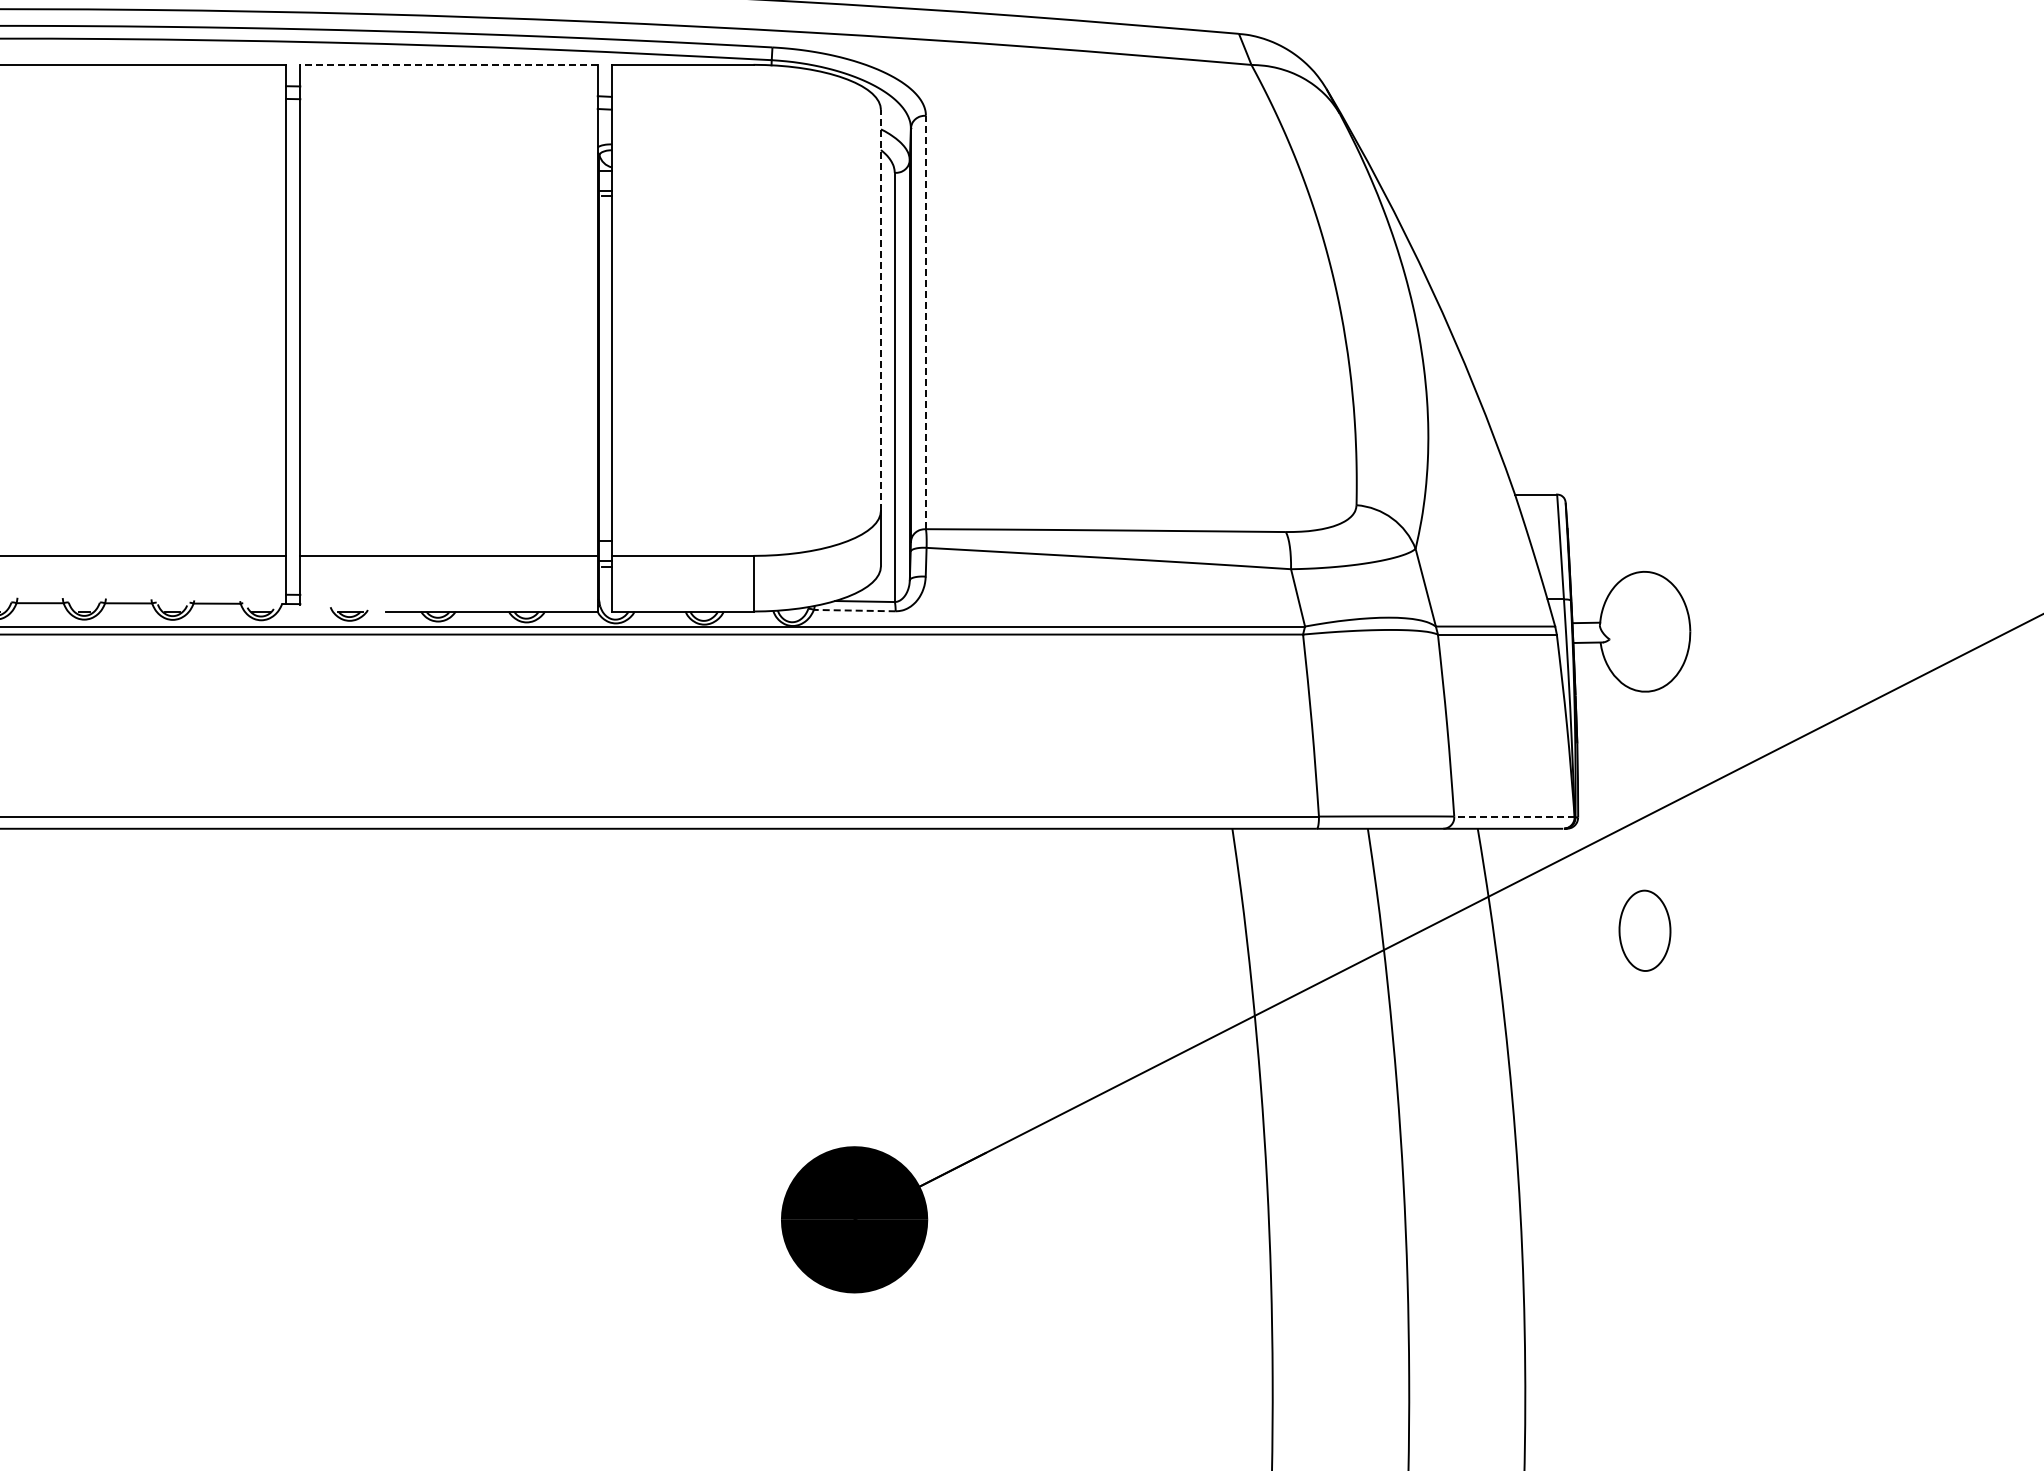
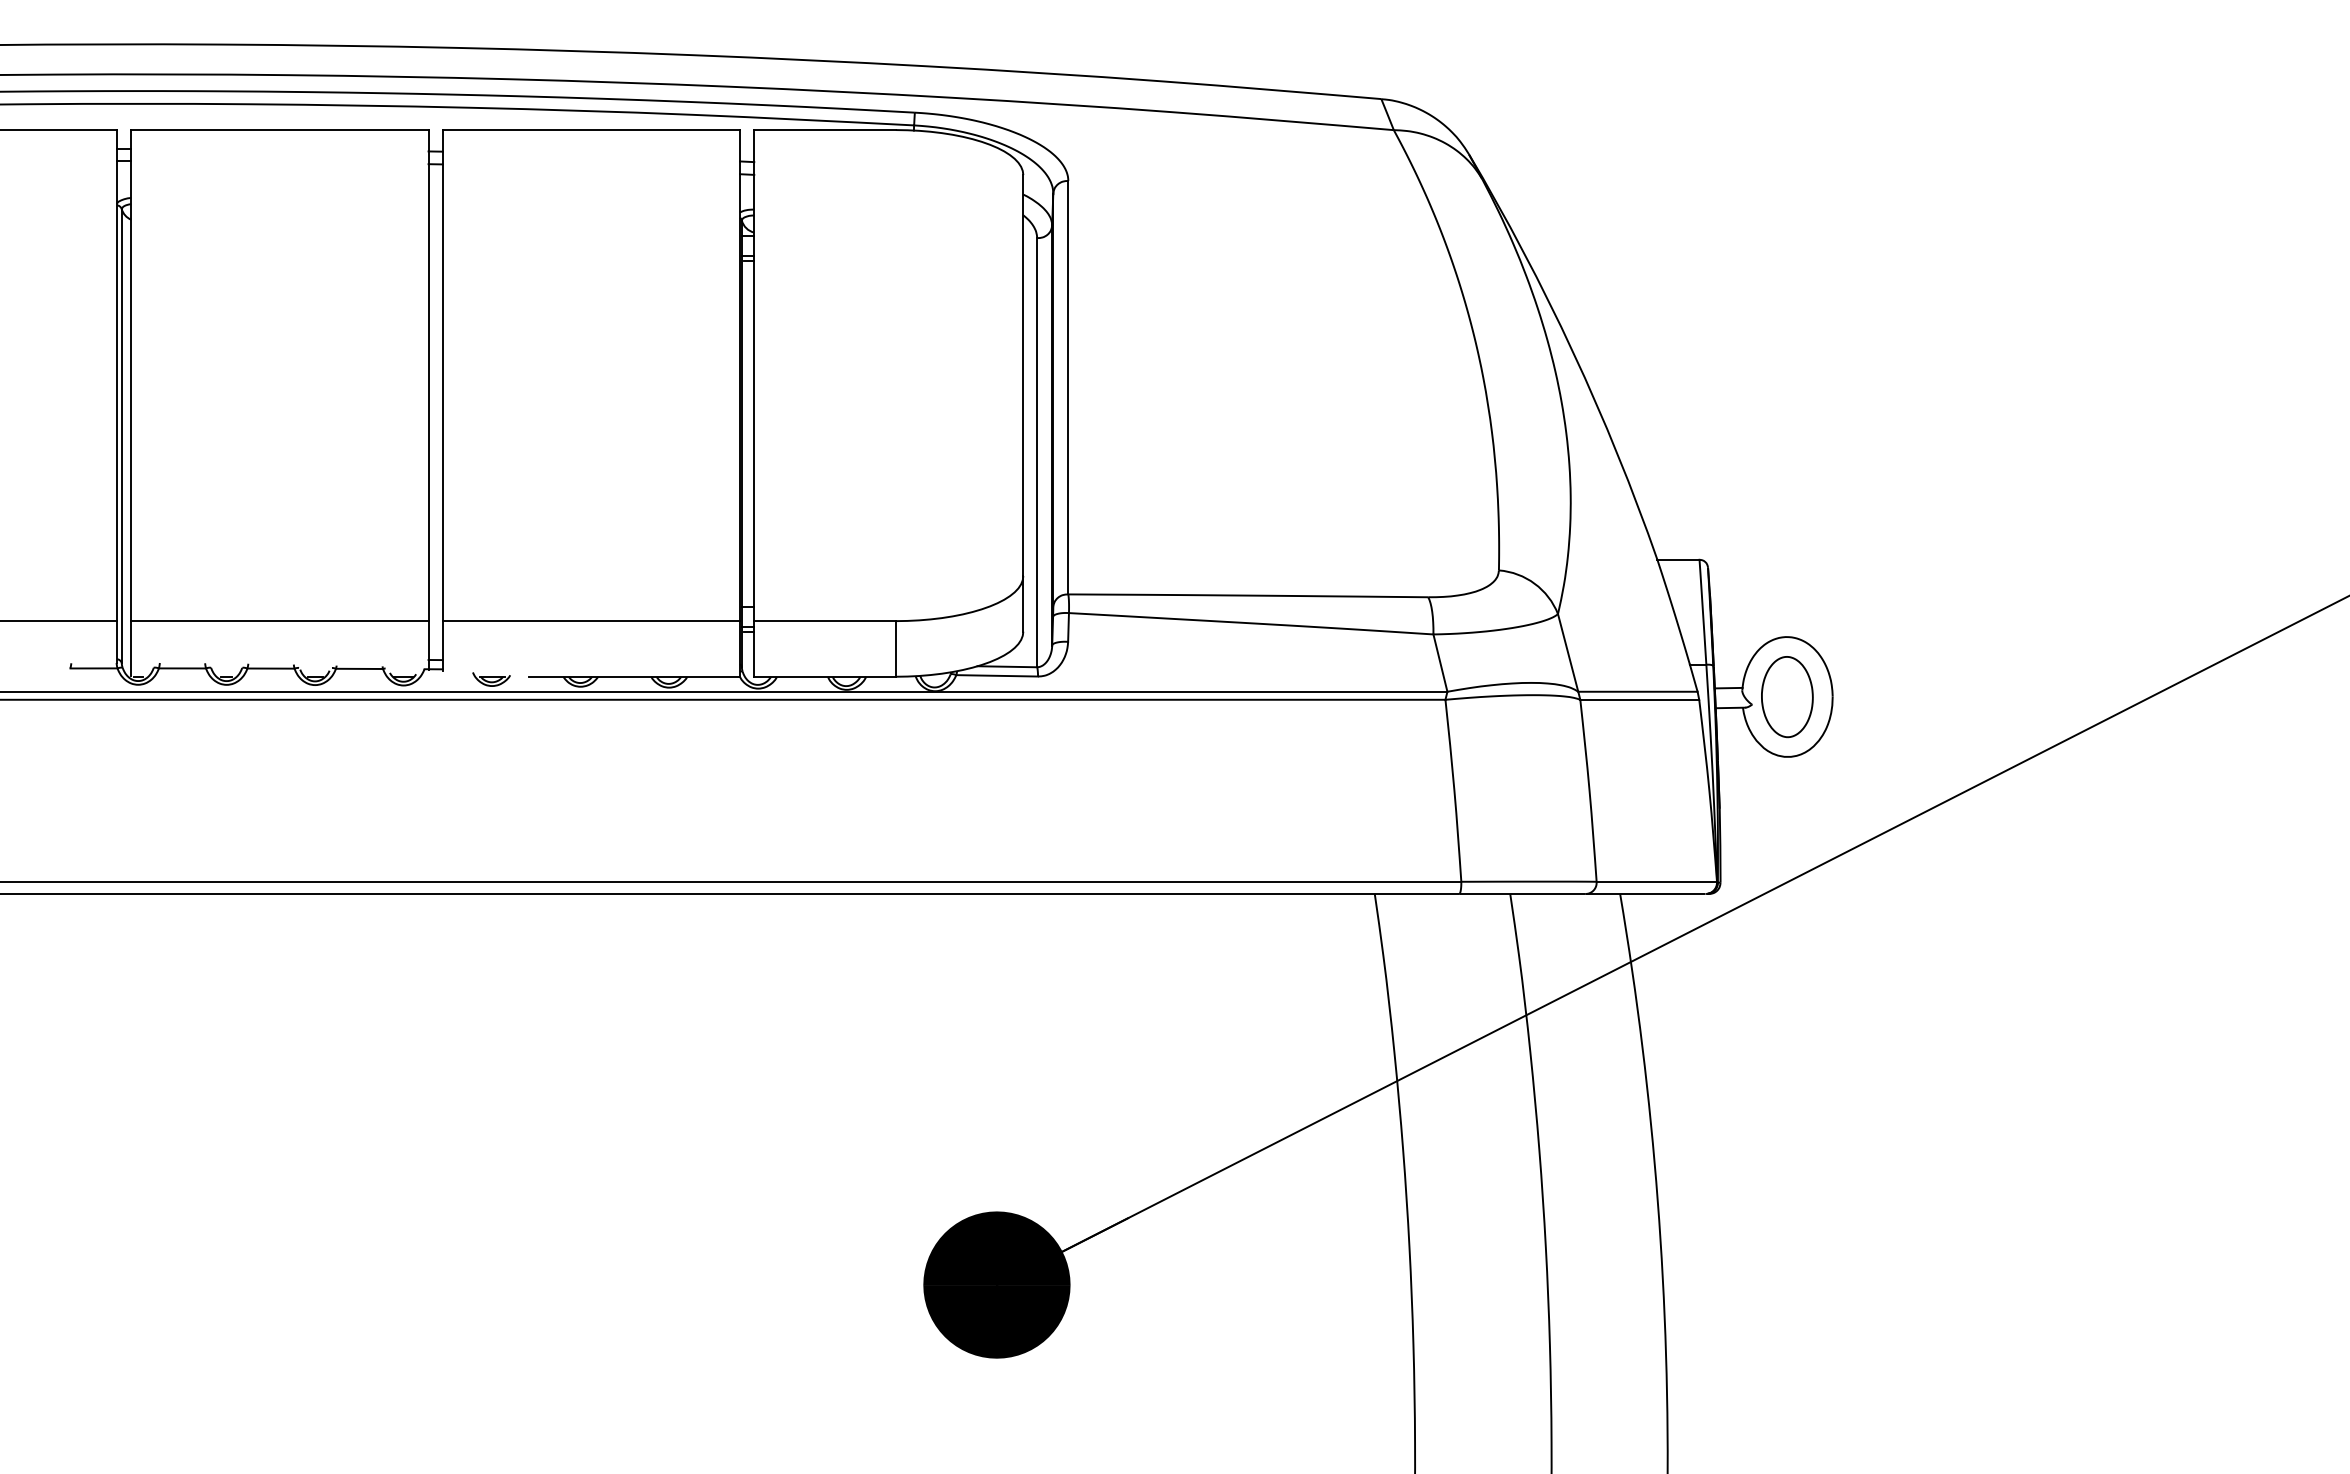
line: (449, 65) -> (591, 130), dashed -> solid
line: (881, 310) -> (1023, 375), dashed -> solid
line: (926, 322) -> (1068, 387), dashed -> solid
line: (855, 610) -> (997, 675), dashed -> solid
line: (1514, 816) -> (1656, 881), dashed -> solid
part: (1645, 931) -> (1787, 697), moved

